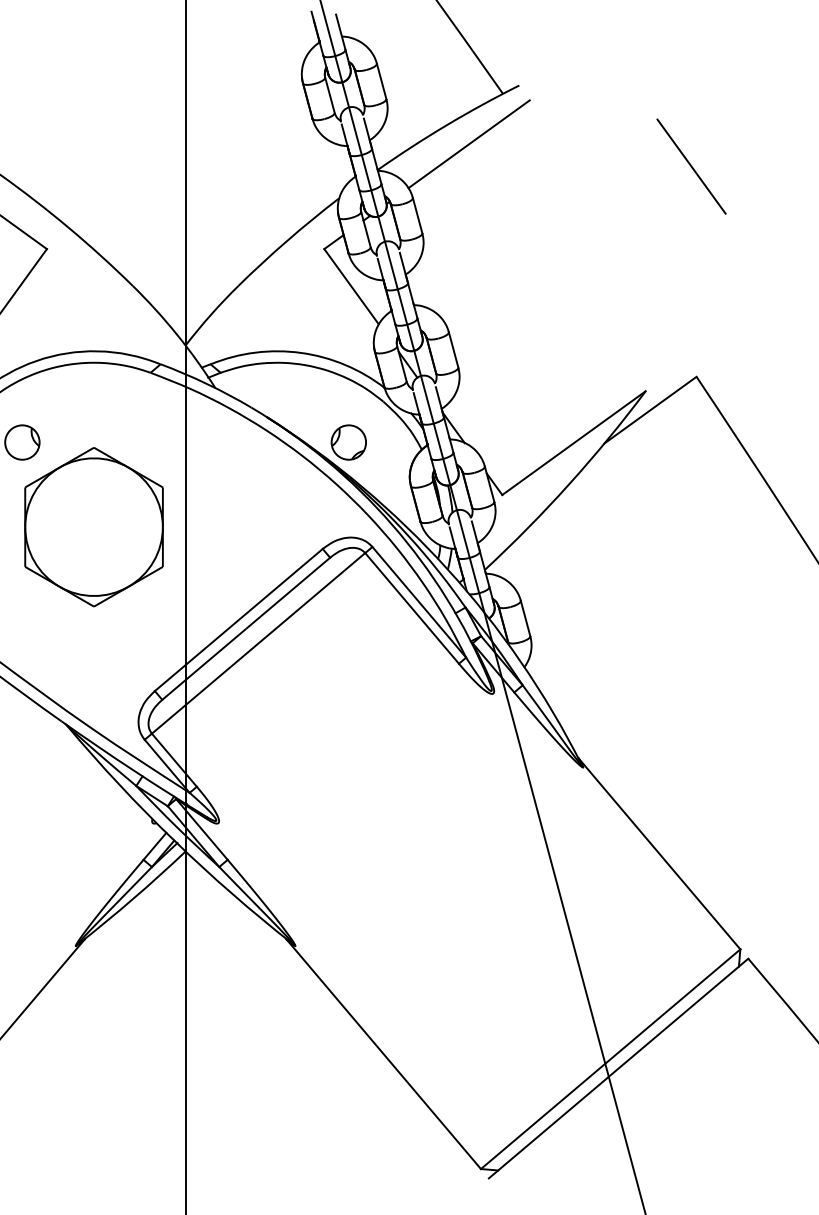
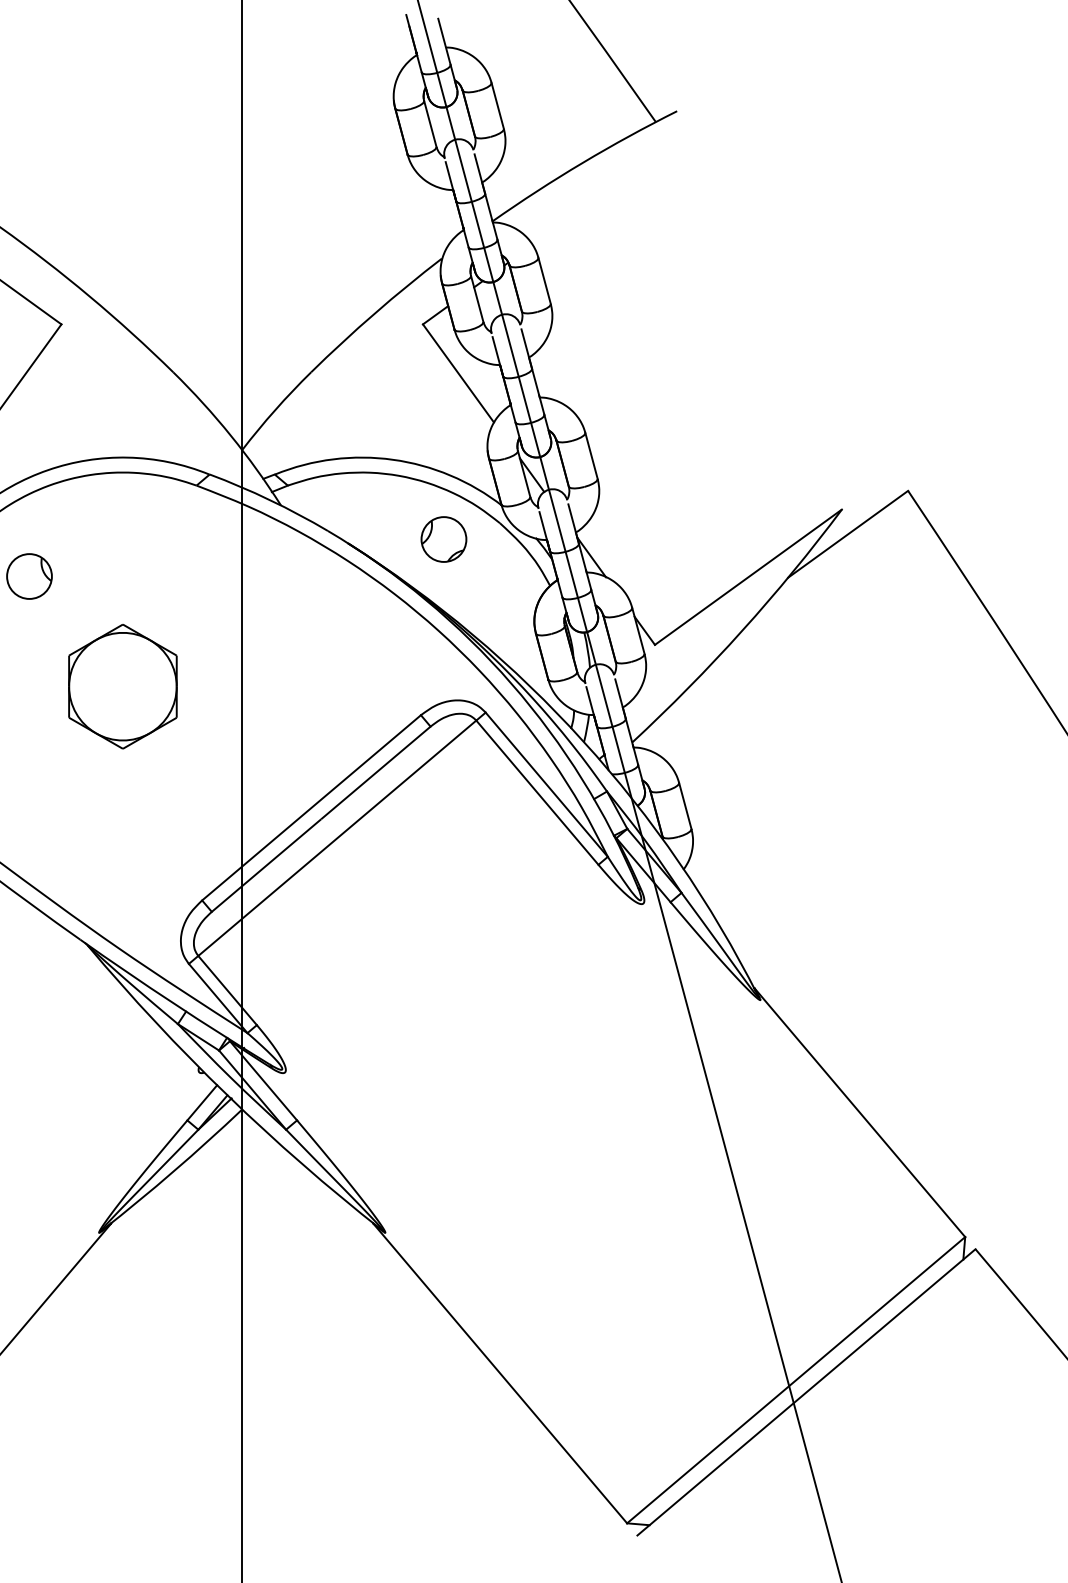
line: (468, 144) -> (611, 187), removed
line: (691, 166) -> (901, 216), removed
part: (348, 442) -> (443, 539), moved
part: (93, 526) -> (122, 686), size x0.6

